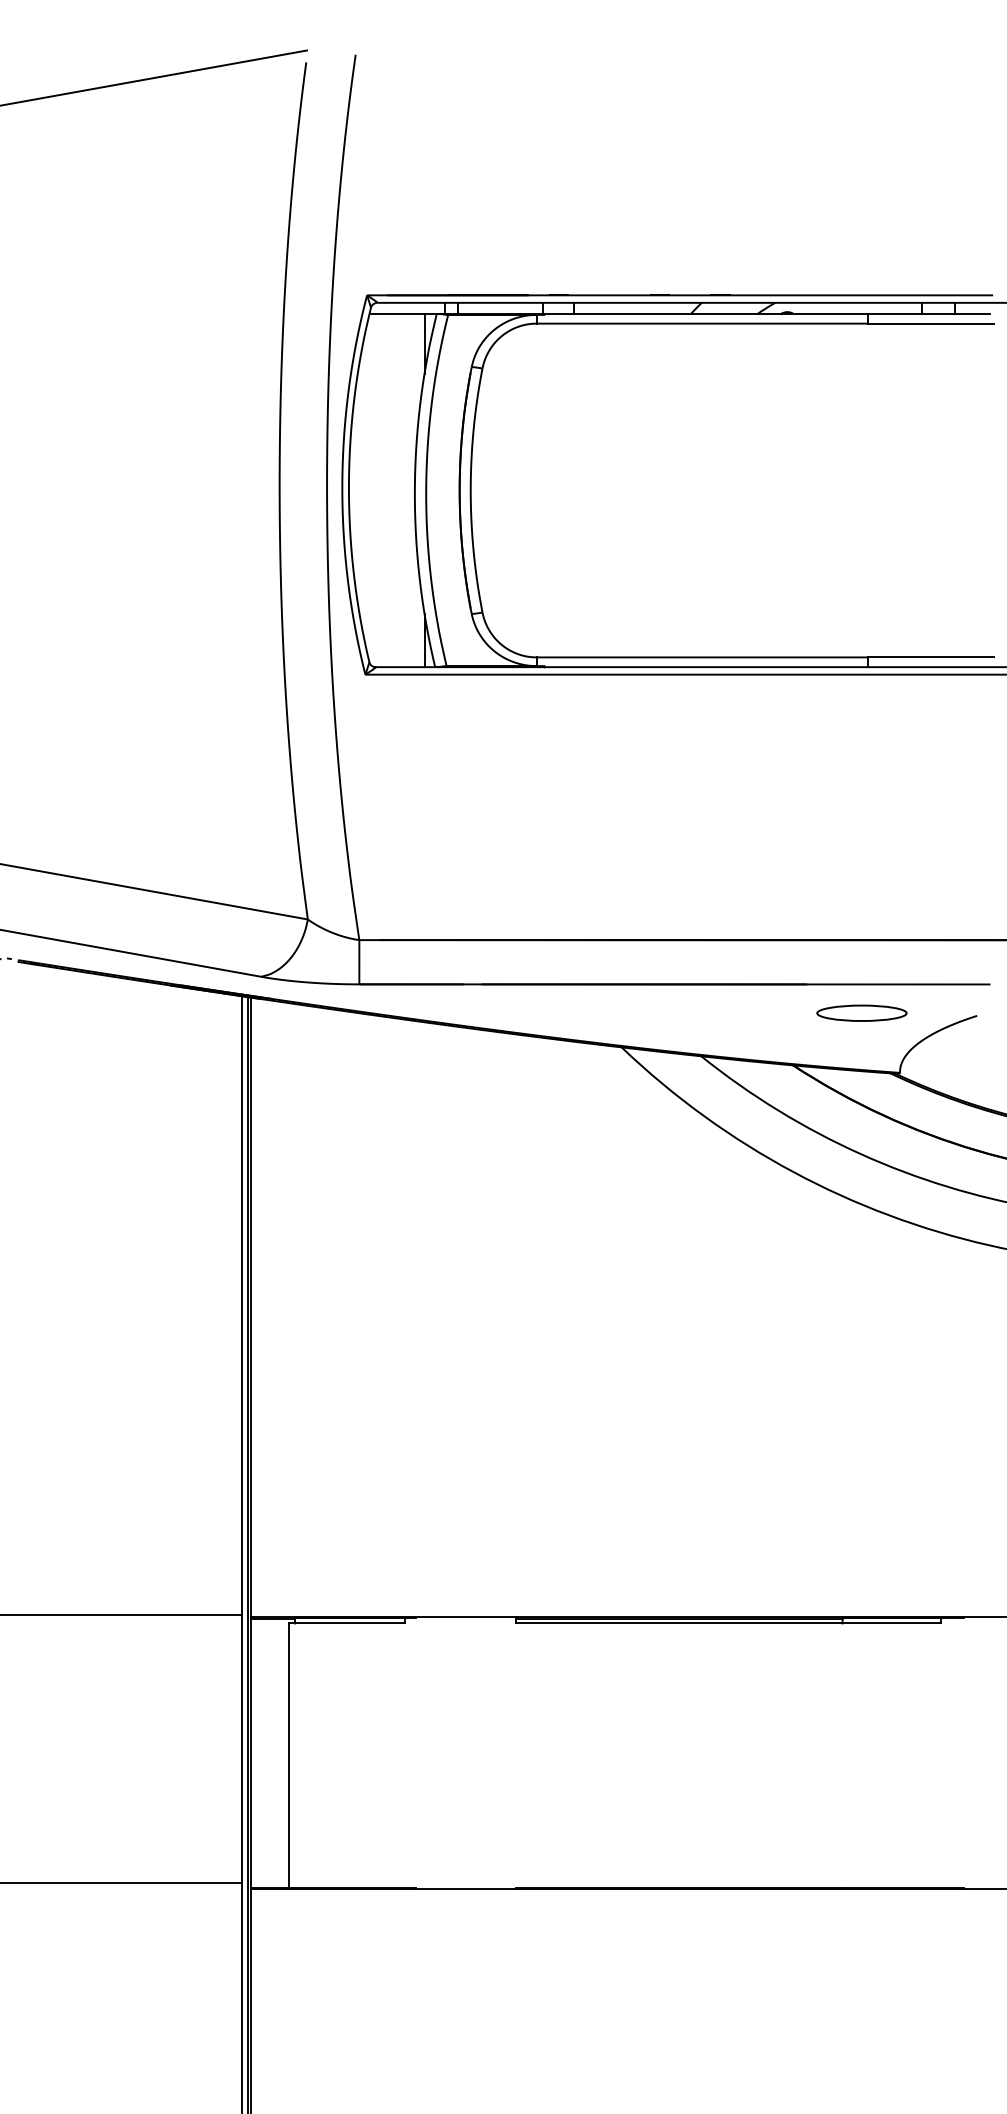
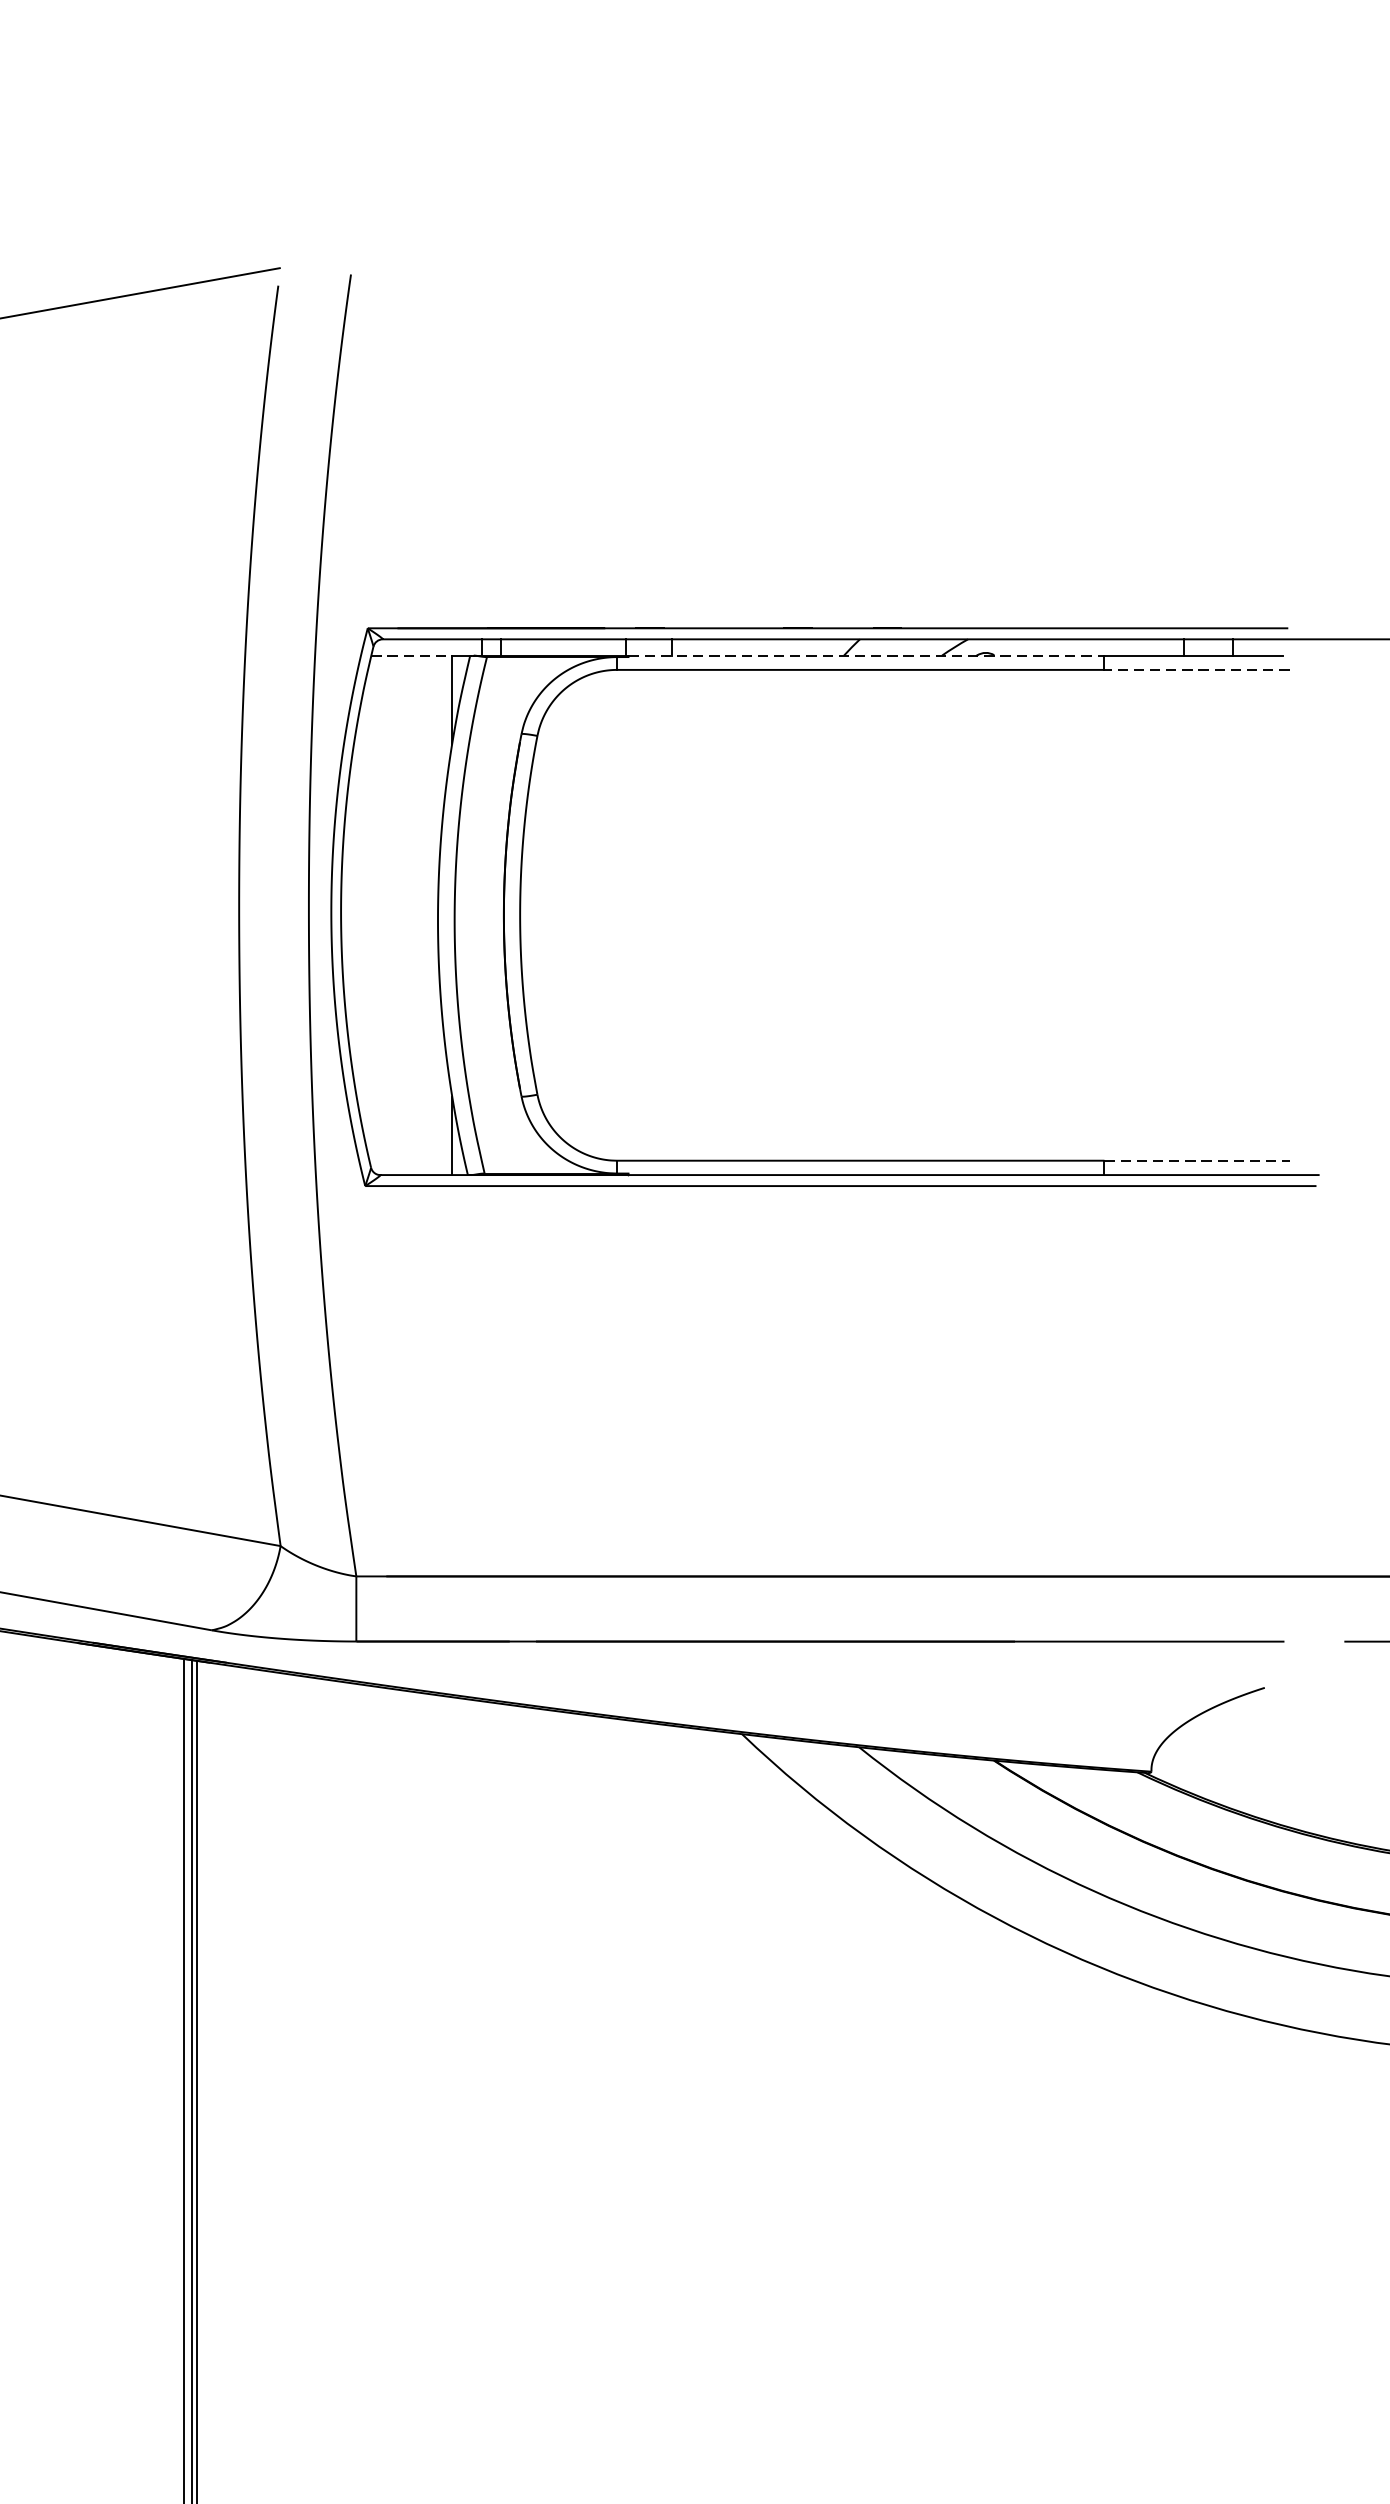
line: (397, 313) -> (412, 654), solid -> dashed
line: (706, 313) -> (866, 654), solid -> dashed
line: (931, 323) -> (1197, 669), solid -> dashed
line: (931, 657) -> (1197, 1160), solid -> dashed
part: (861, 1012) -> (1094, 1682), removed

